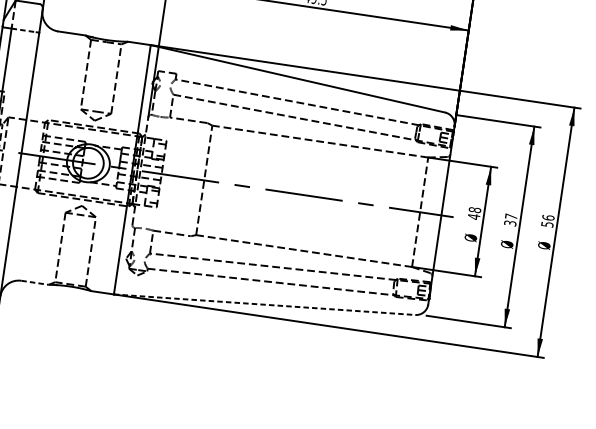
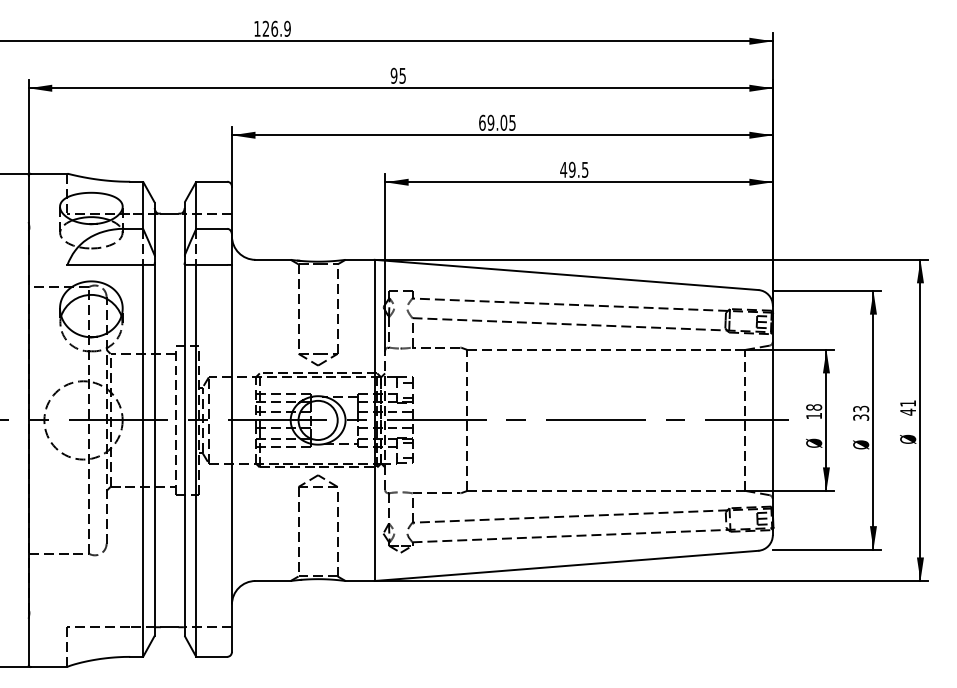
line: (23, 30) -> (211, 264), dashed -> solid
text: (473, 216) -> (813, 415), 48 -> 18
text: (511, 216) -> (861, 408), 37 -> 33
text: (548, 220) -> (908, 407), 56 -> 41
line: (35, 283) -> (273, 581), dashed -> solid
line: (265, 304) -> (567, 565), dashed -> solid

